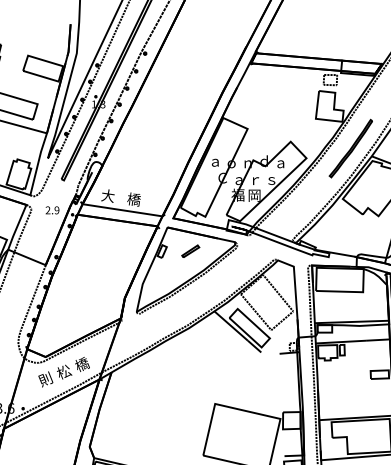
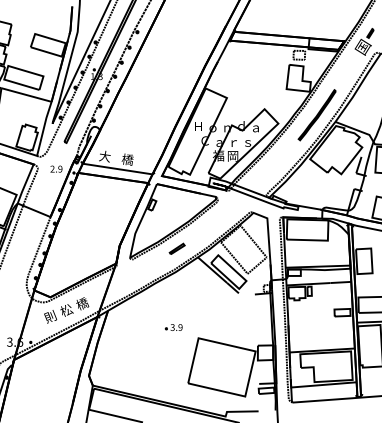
text: (215, 161) -> (198, 126), ａ -> Ｈ
part: (189, 250) -> (176, 248), moved
part: (186, 391) -> (173, 327), added

